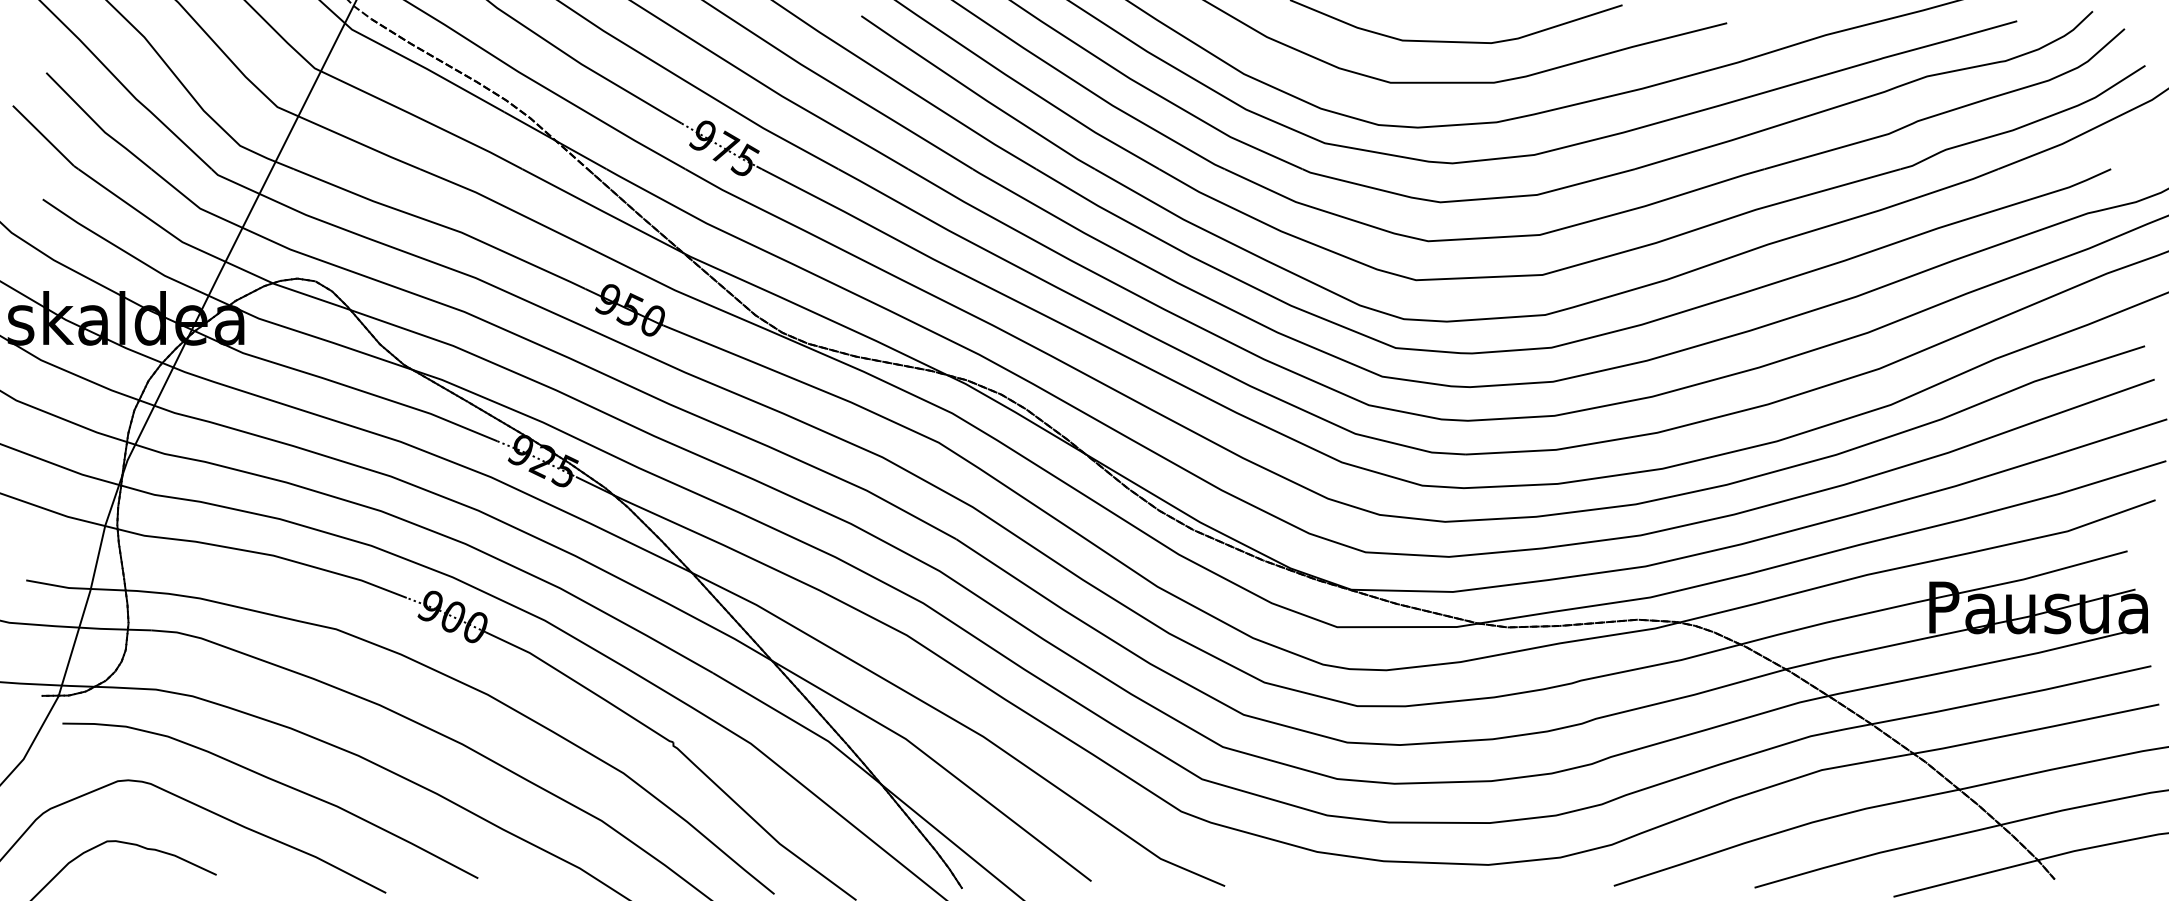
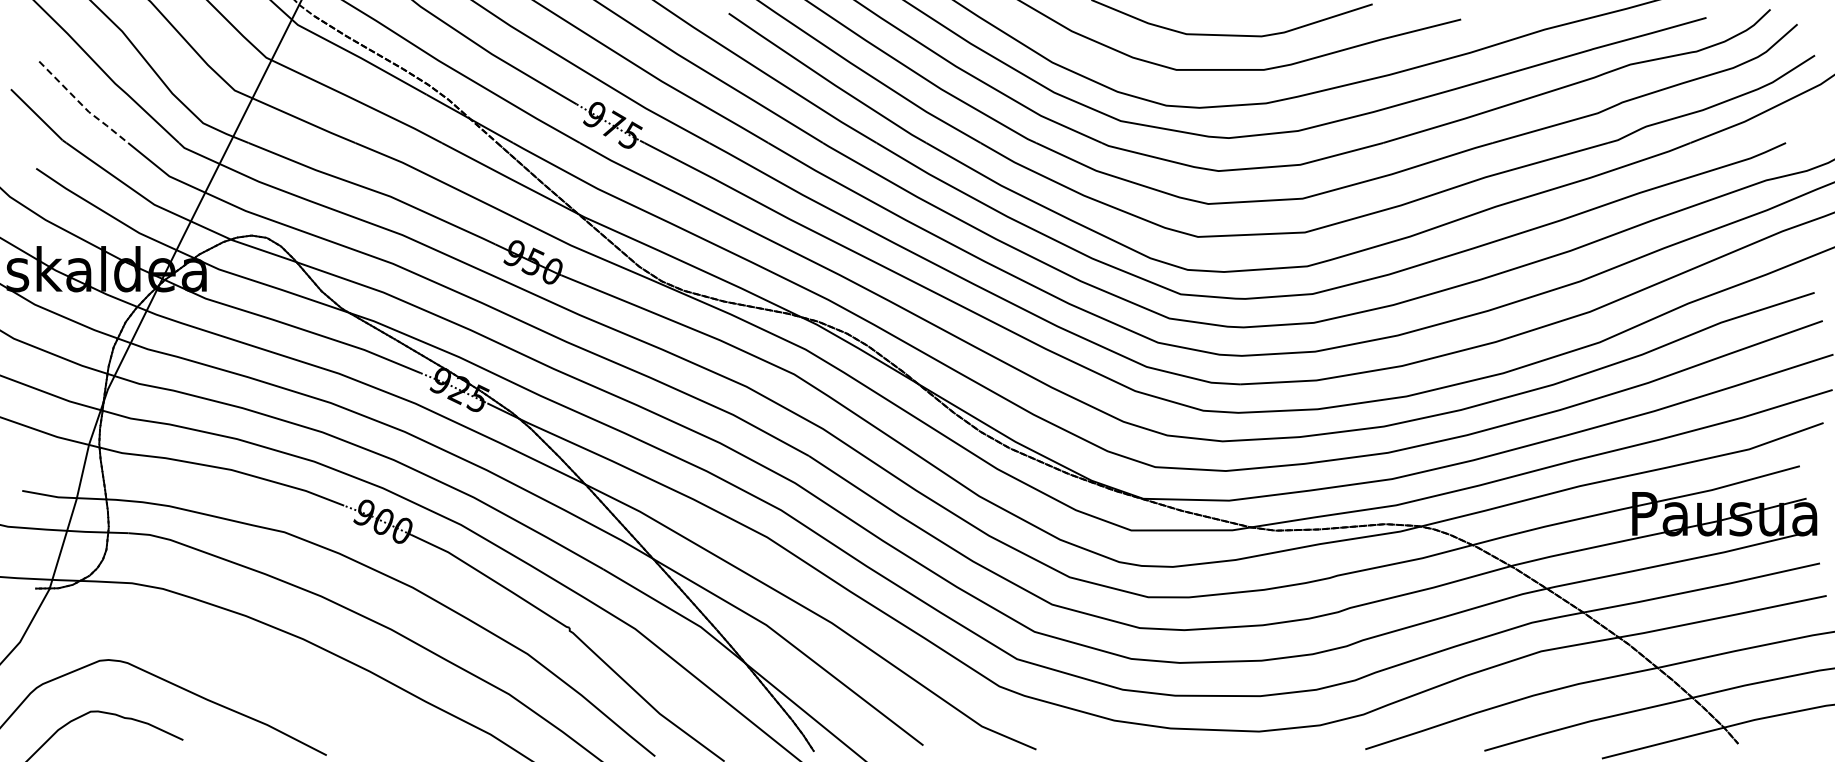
line: (97, 124) -> (82, 105), solid -> dashed
curve: (277, 783) -> (234, 662), removed

